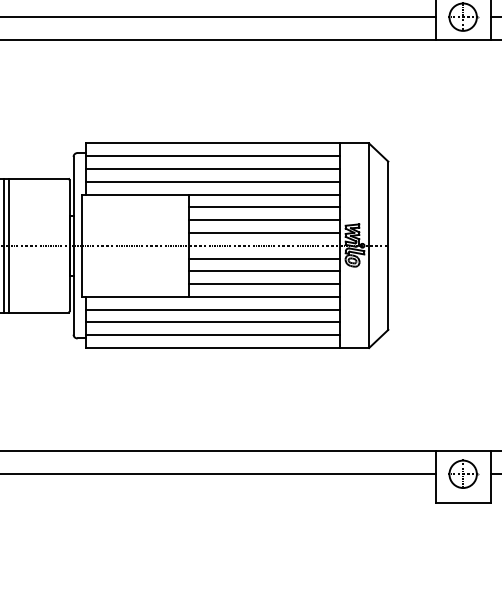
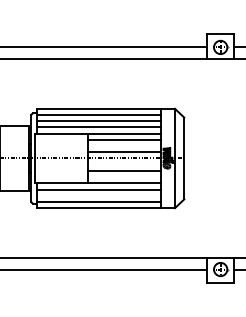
line: (265, 221) -> (124, 146), removed
line: (265, 258) -> (124, 164), removed
line: (265, 284) -> (124, 177), removed
line: (213, 321) -> (99, 195), removed

